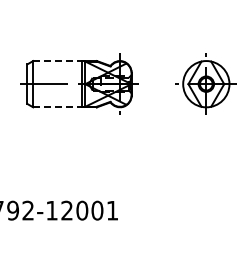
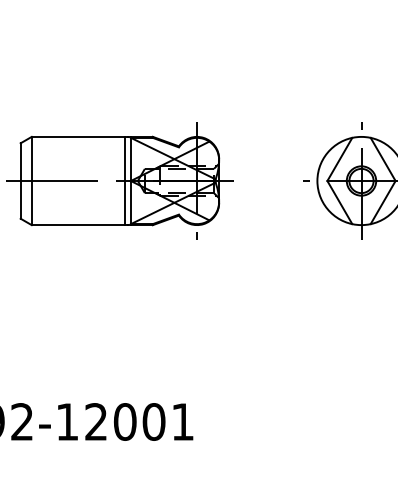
line: (59, 61) -> (81, 137), dashed -> solid
line: (59, 107) -> (81, 225), dashed -> solid

